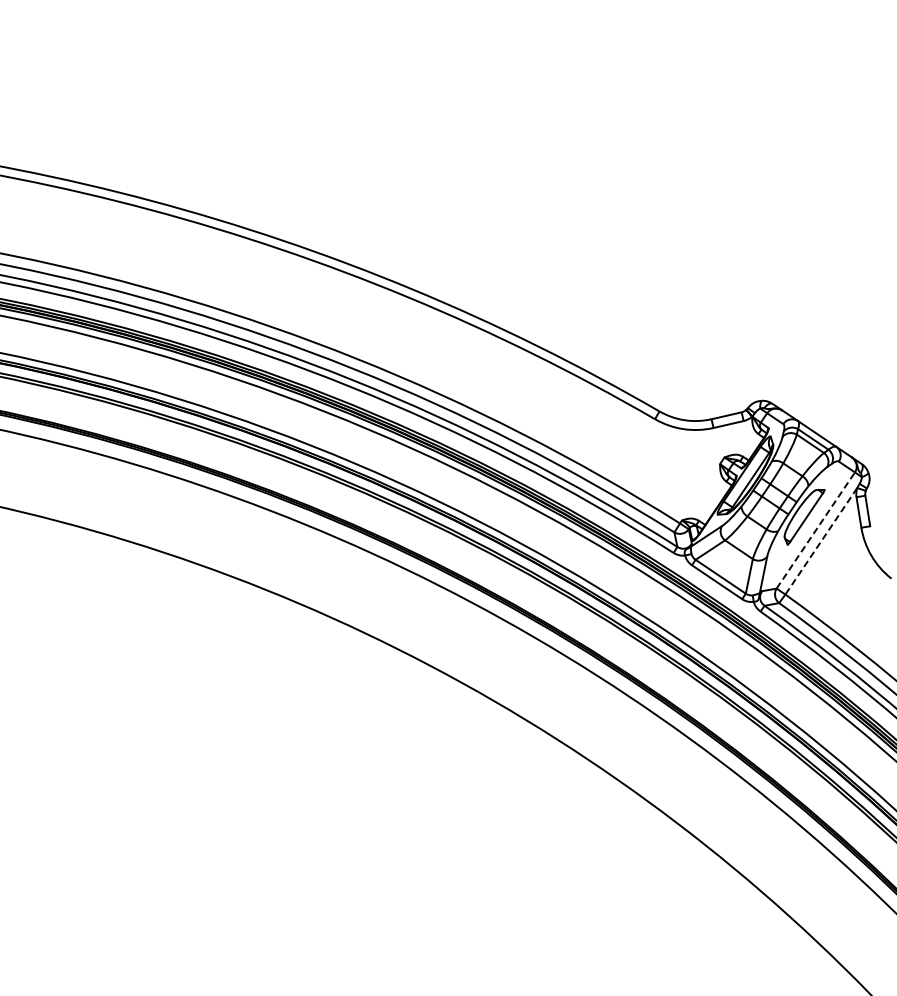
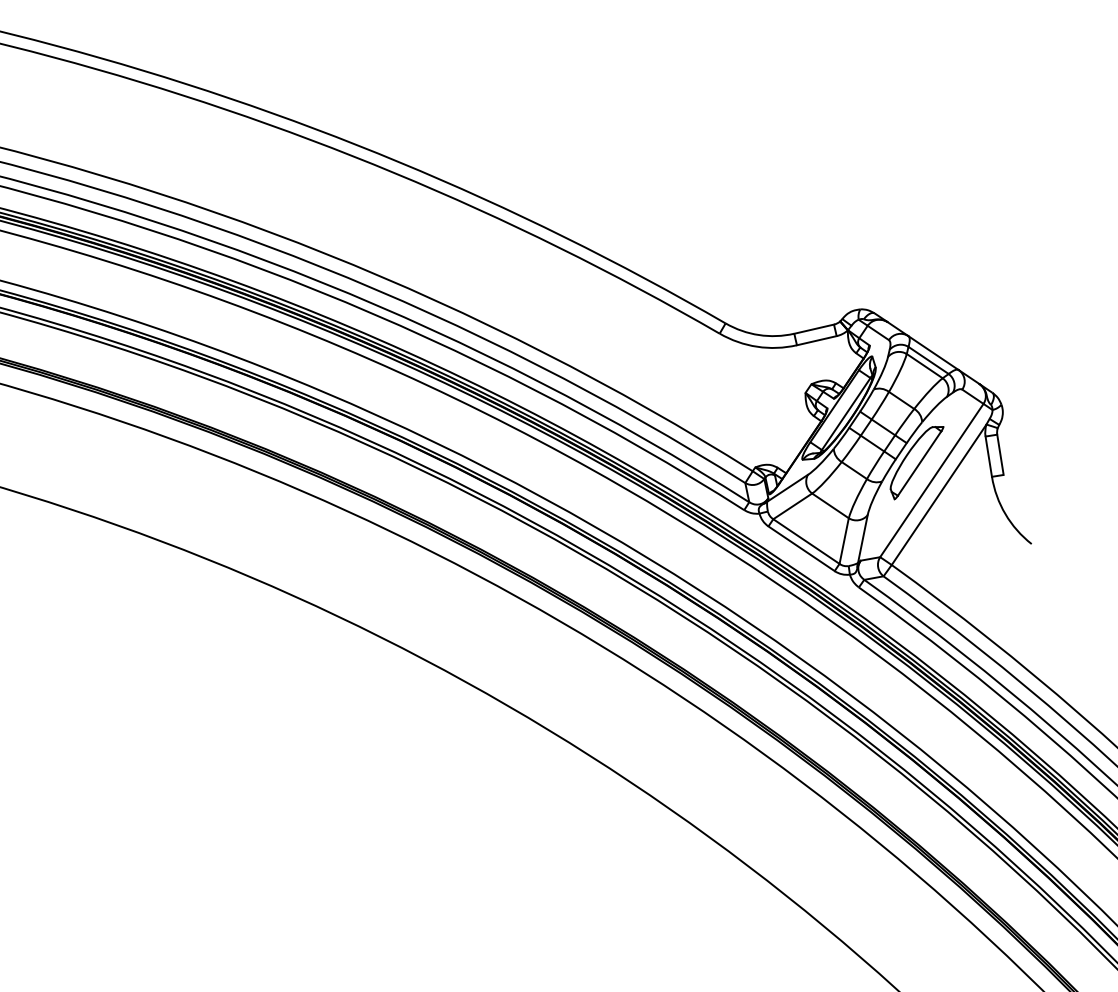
line: (816, 530) -> (932, 480), dashed -> solid
line: (821, 541) -> (939, 495), dashed -> solid

